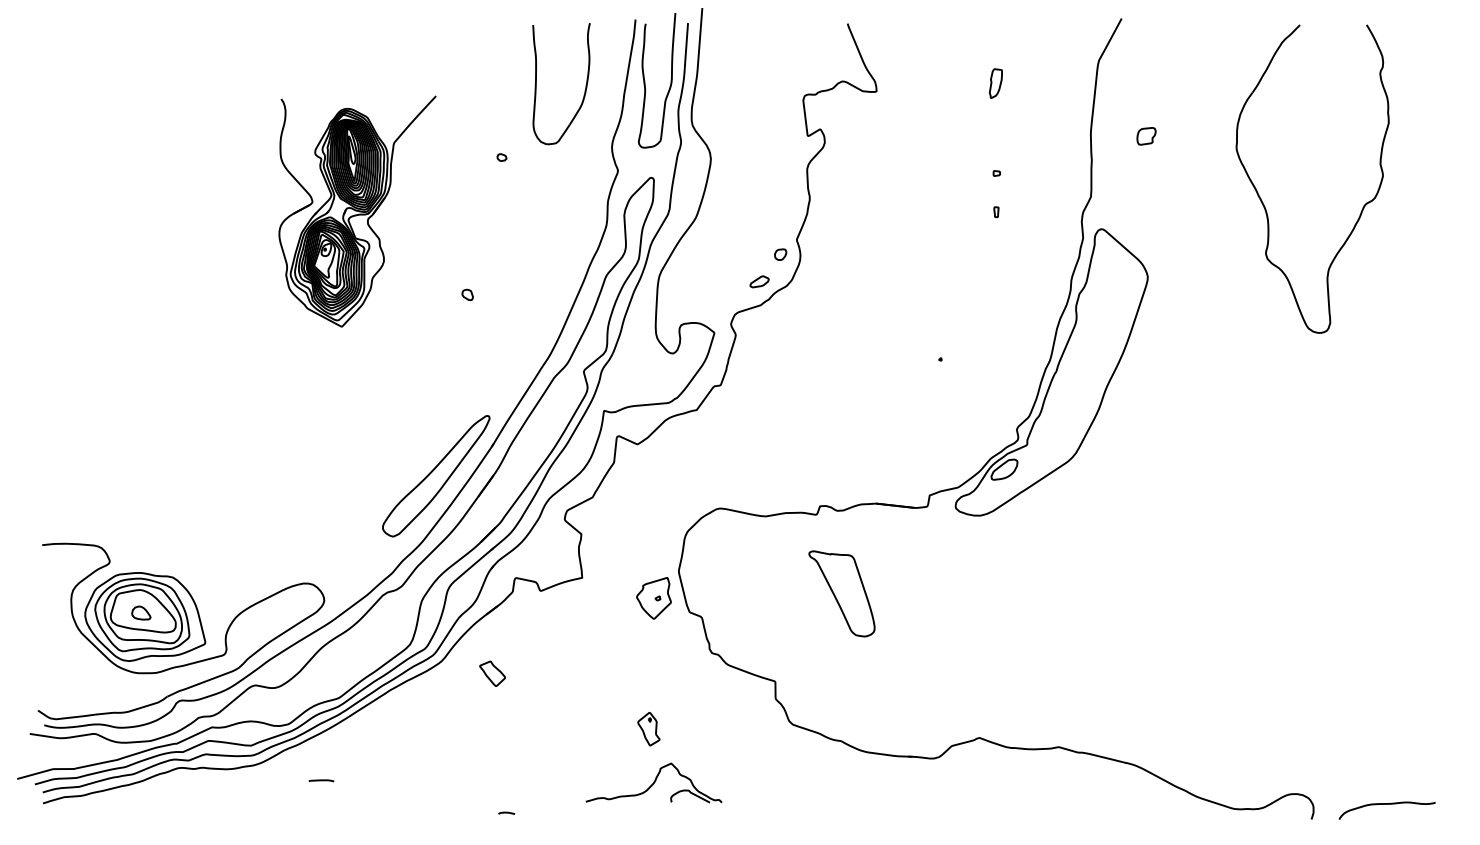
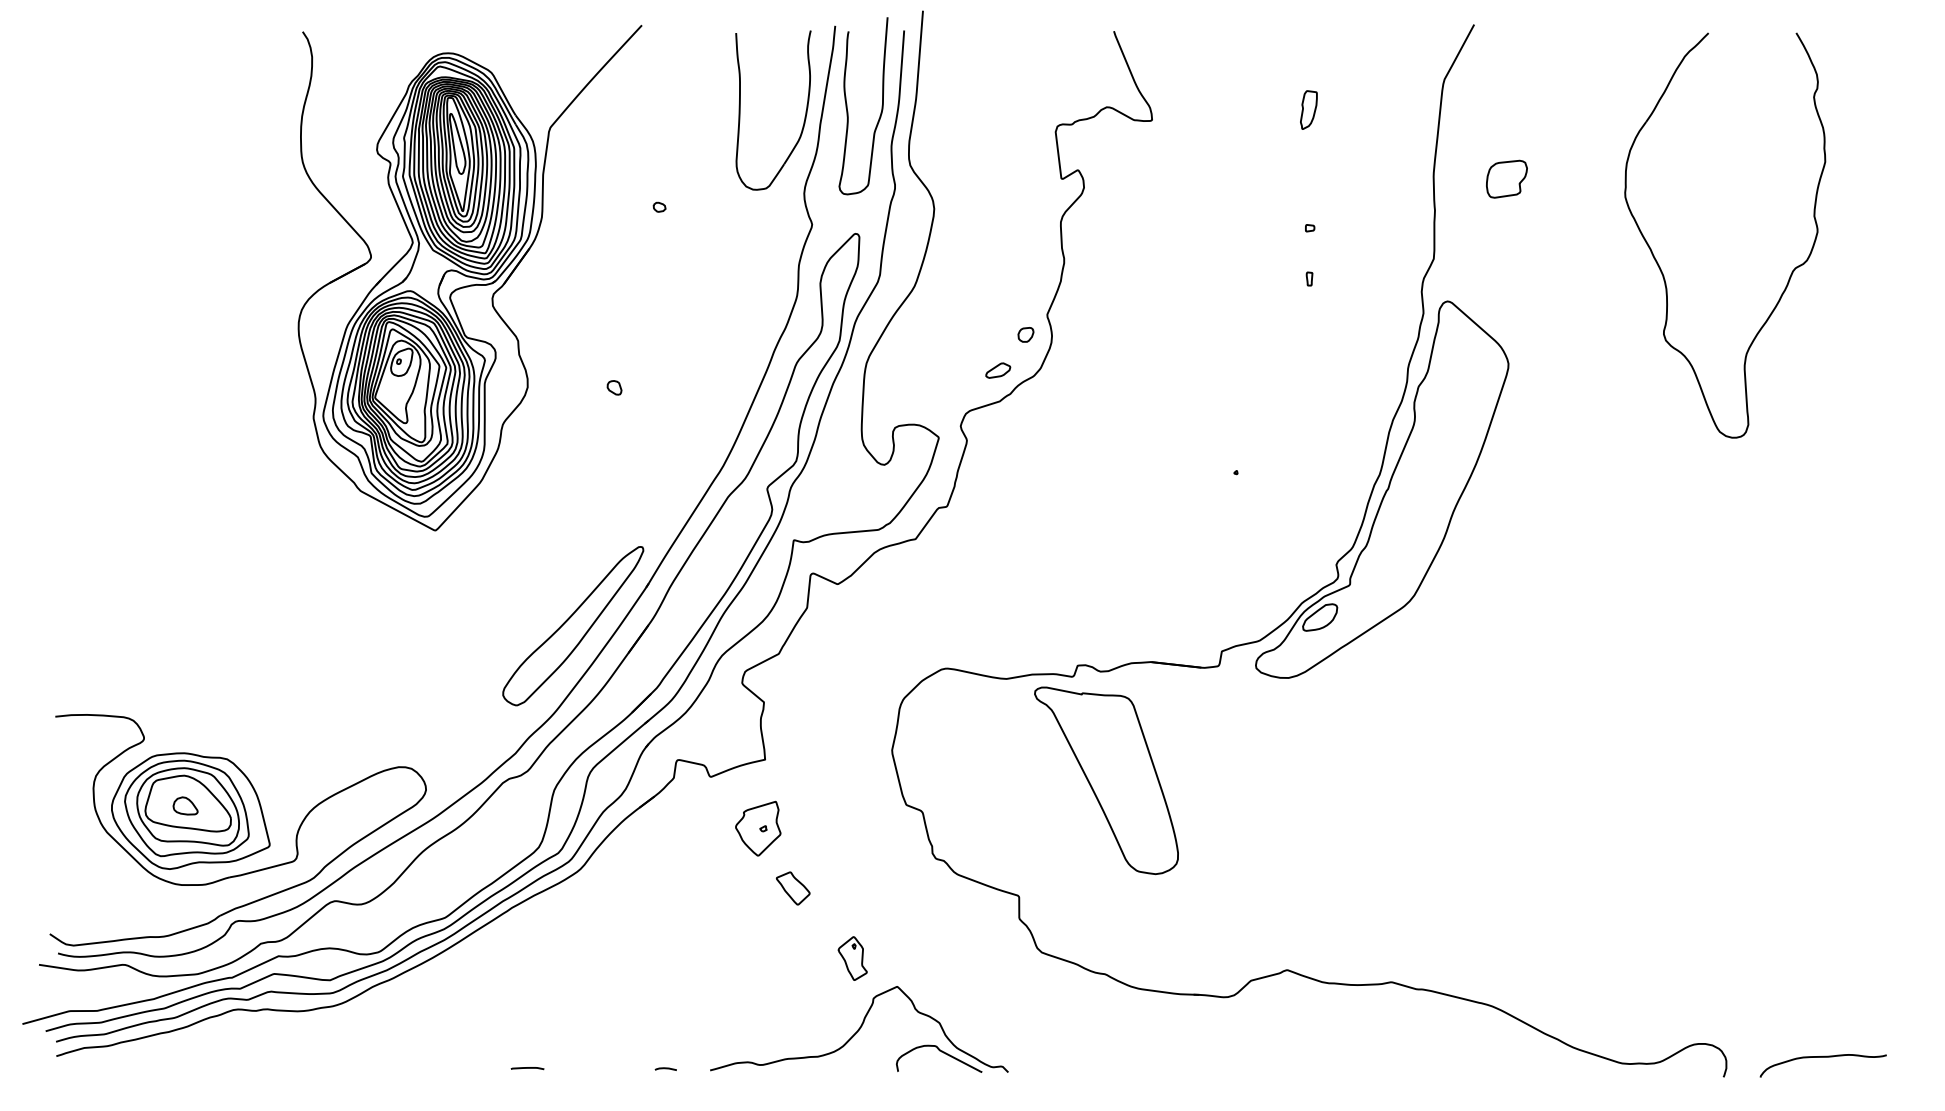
part: (584, 90) -> (803, 119), moved
part: (1146, 136) -> (1506, 179), size x1.67
part: (357, 211) -> (469, 278), size x1.67
part: (841, 593) -> (1105, 780), size x1.67
part: (653, 598) -> (757, 828), moved
part: (492, 673) -> (793, 888), moved
line: (321, 780) -> (527, 1068), moved
part: (653, 782) -> (858, 1028), size x1.67

